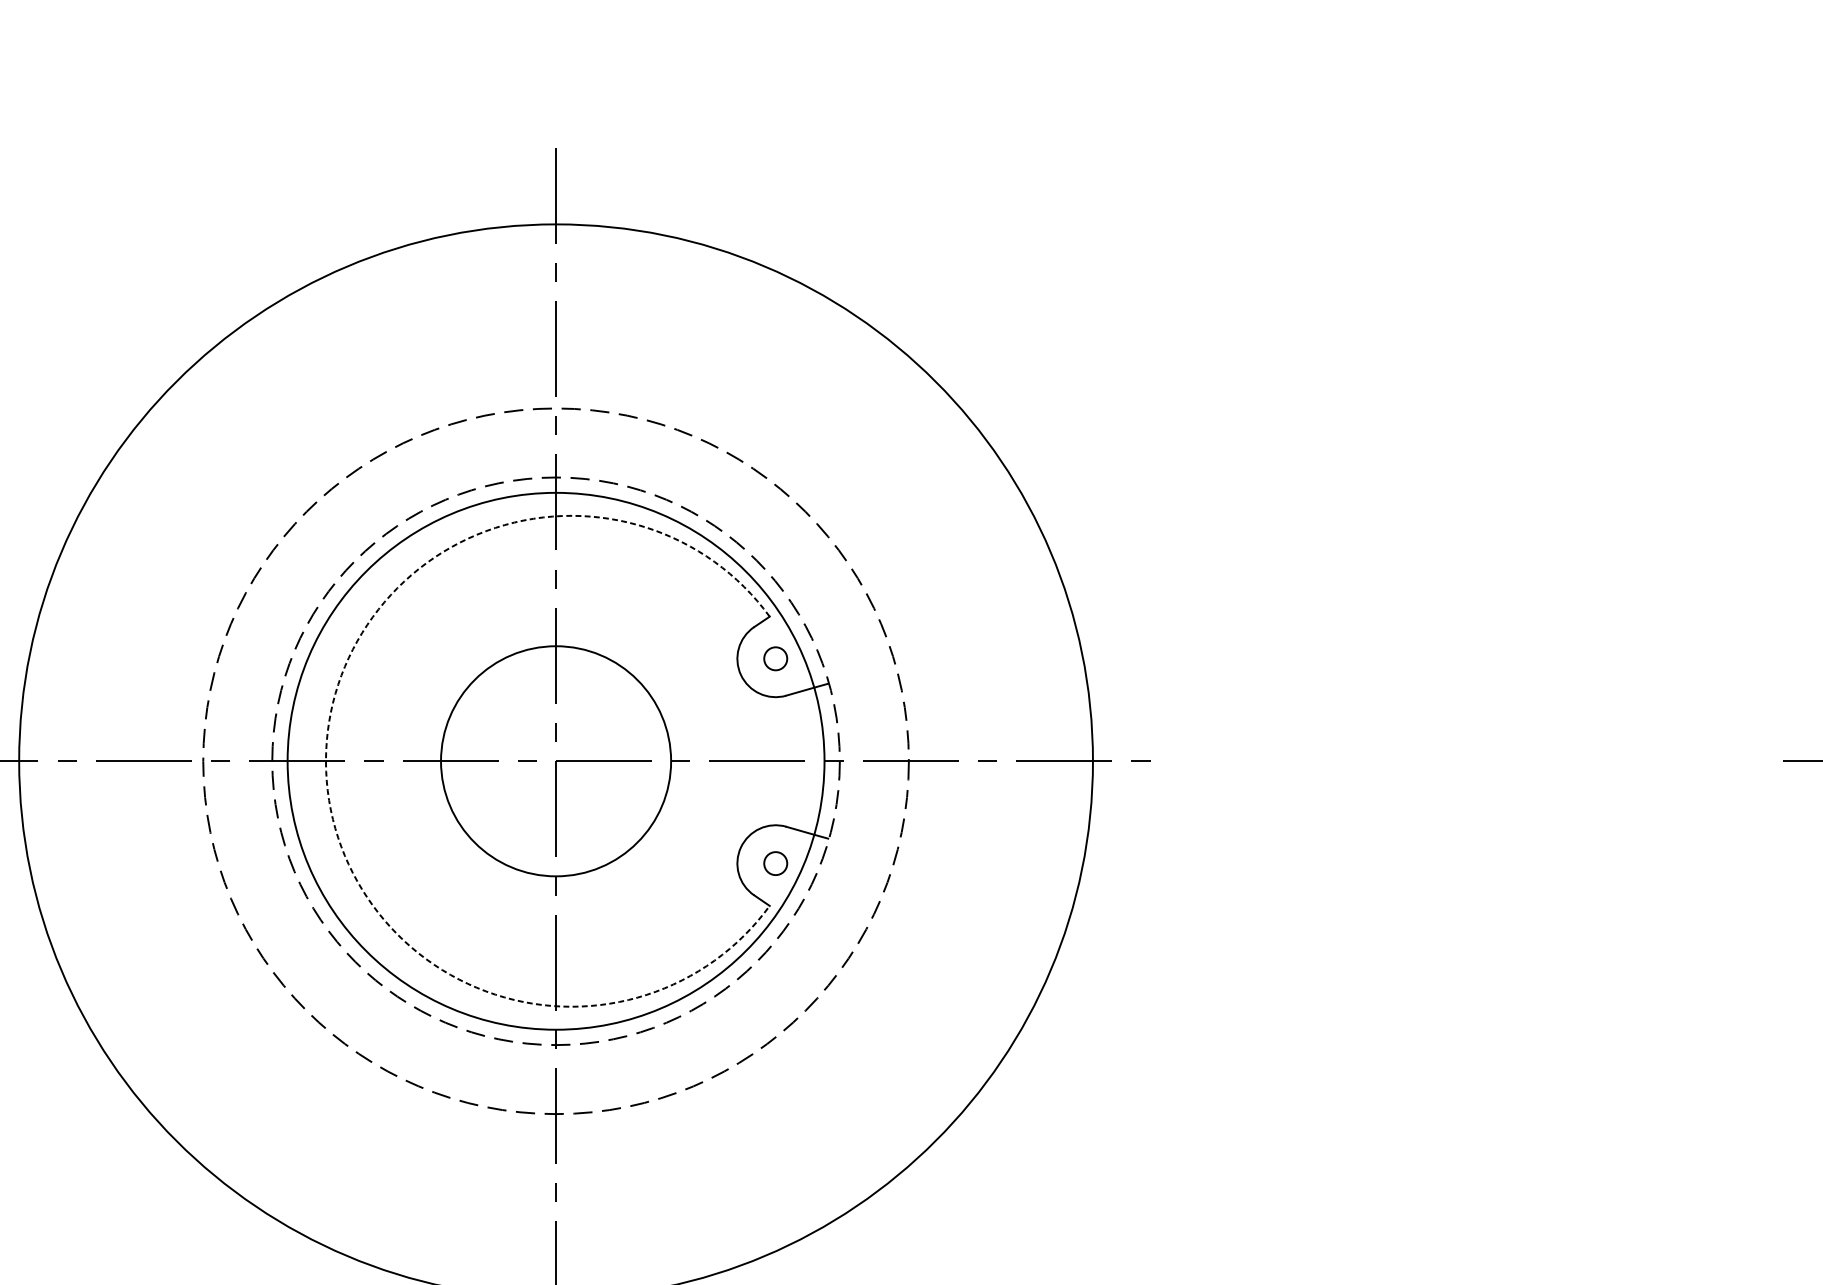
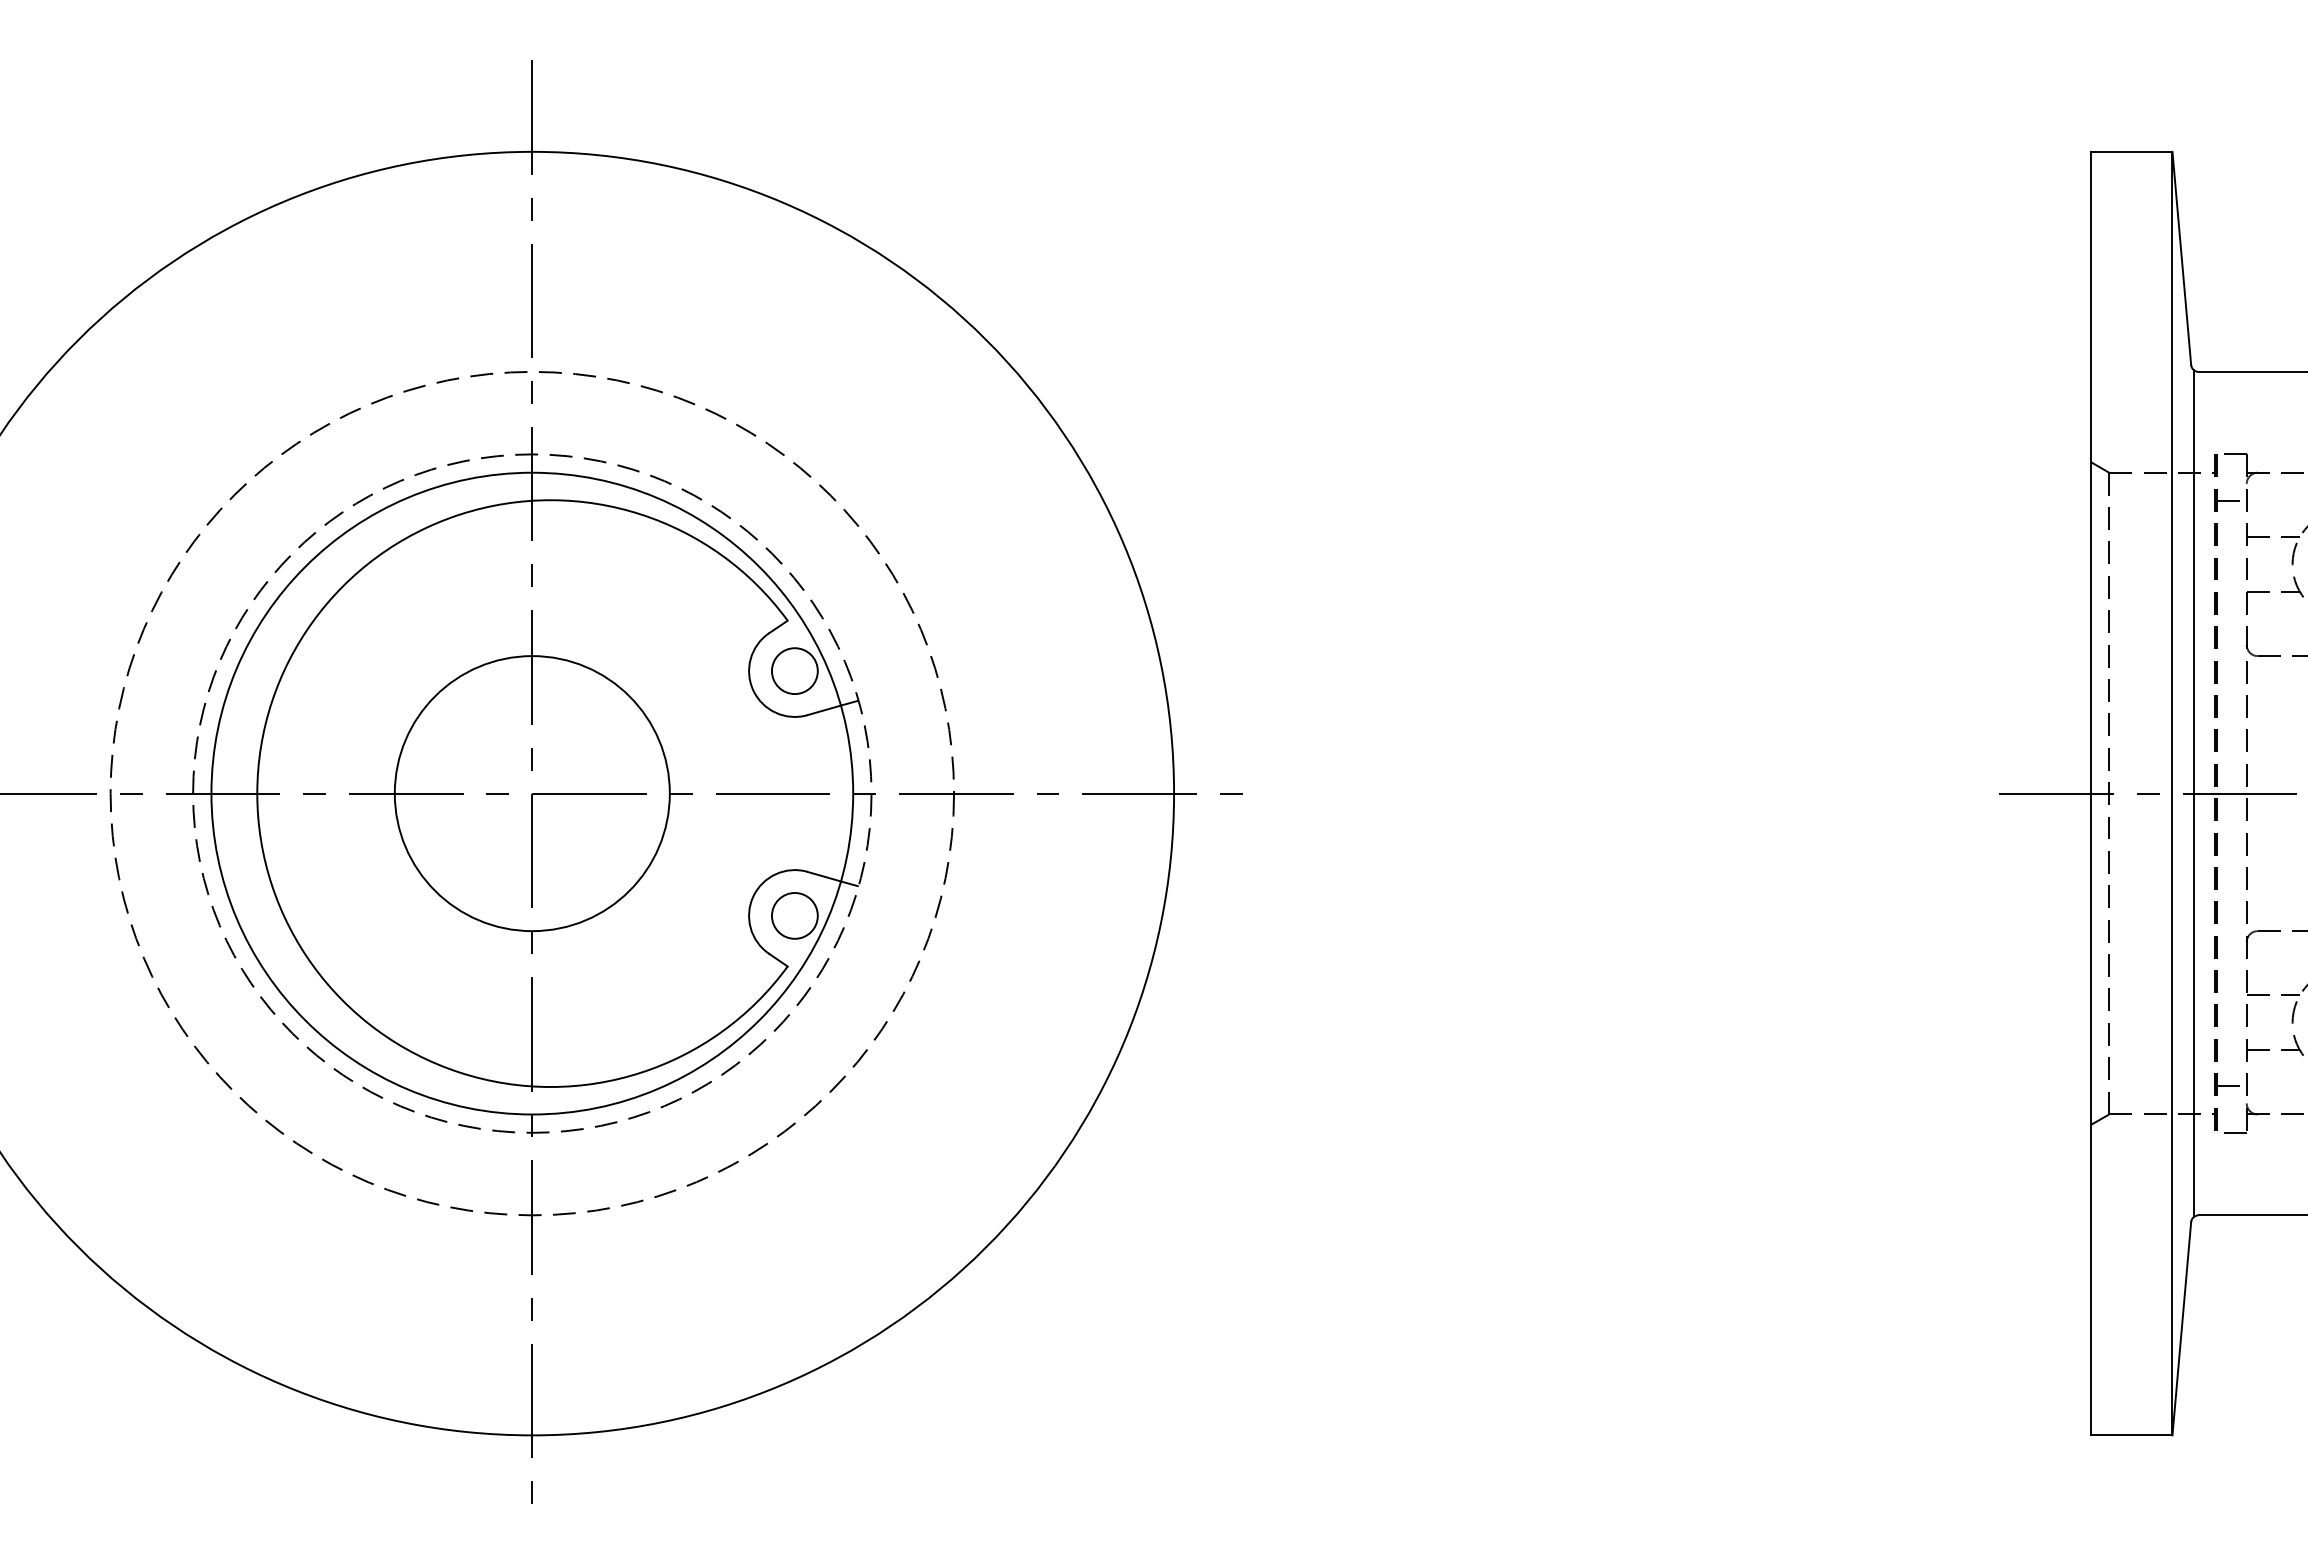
circle: (775, 659) -> (794, 671), size x1.67
arc: (326, 761) -> (257, 793), dashed -> solid
circle: (775, 863) -> (794, 915), size x1.67

